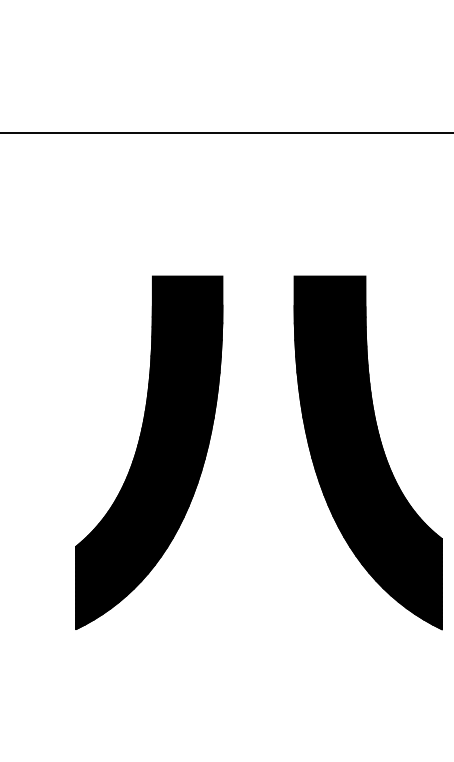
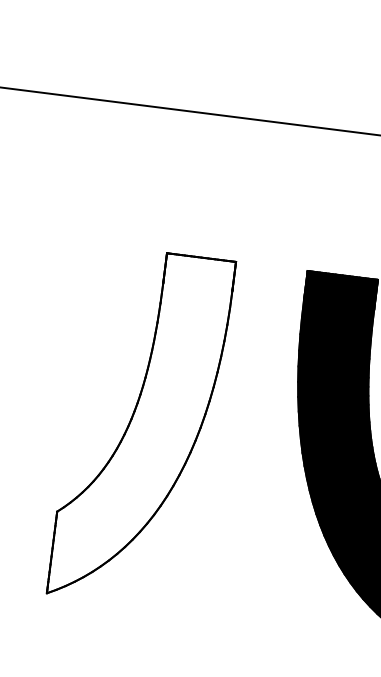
fill: (149, 452) -> (141, 427), removed

